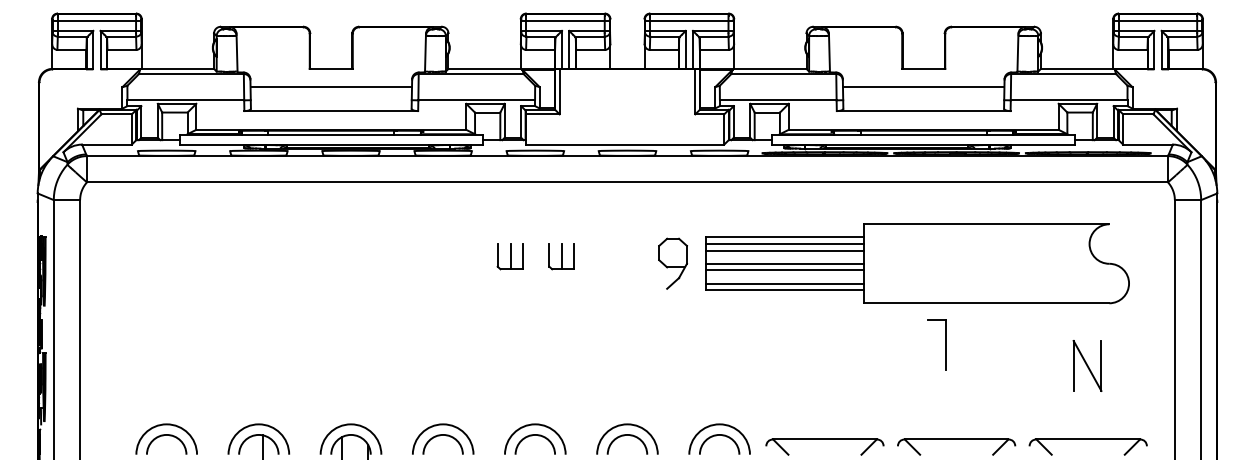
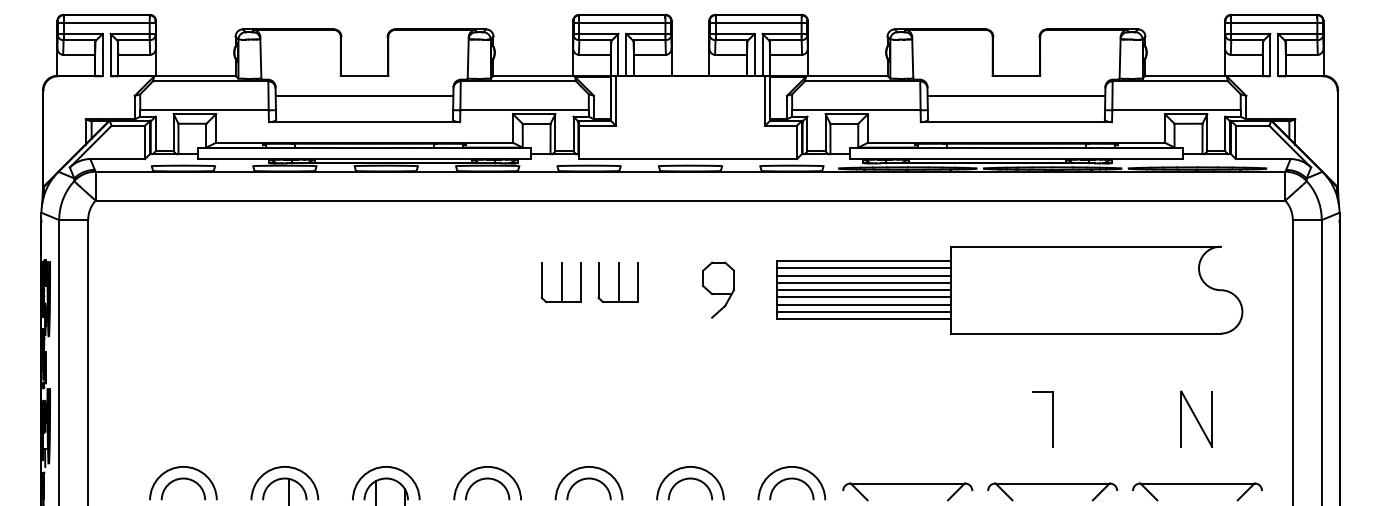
part: (509, 256) -> (560, 282), size x1.43
part: (561, 256) -> (617, 282), size x1.43
line: (785, 257) -> (864, 283), added
part: (672, 263) -> (718, 289), moved
line: (785, 276) -> (864, 304), added
part: (945, 344) -> (1052, 418), moved
part: (1087, 365) -> (1196, 418), moved

